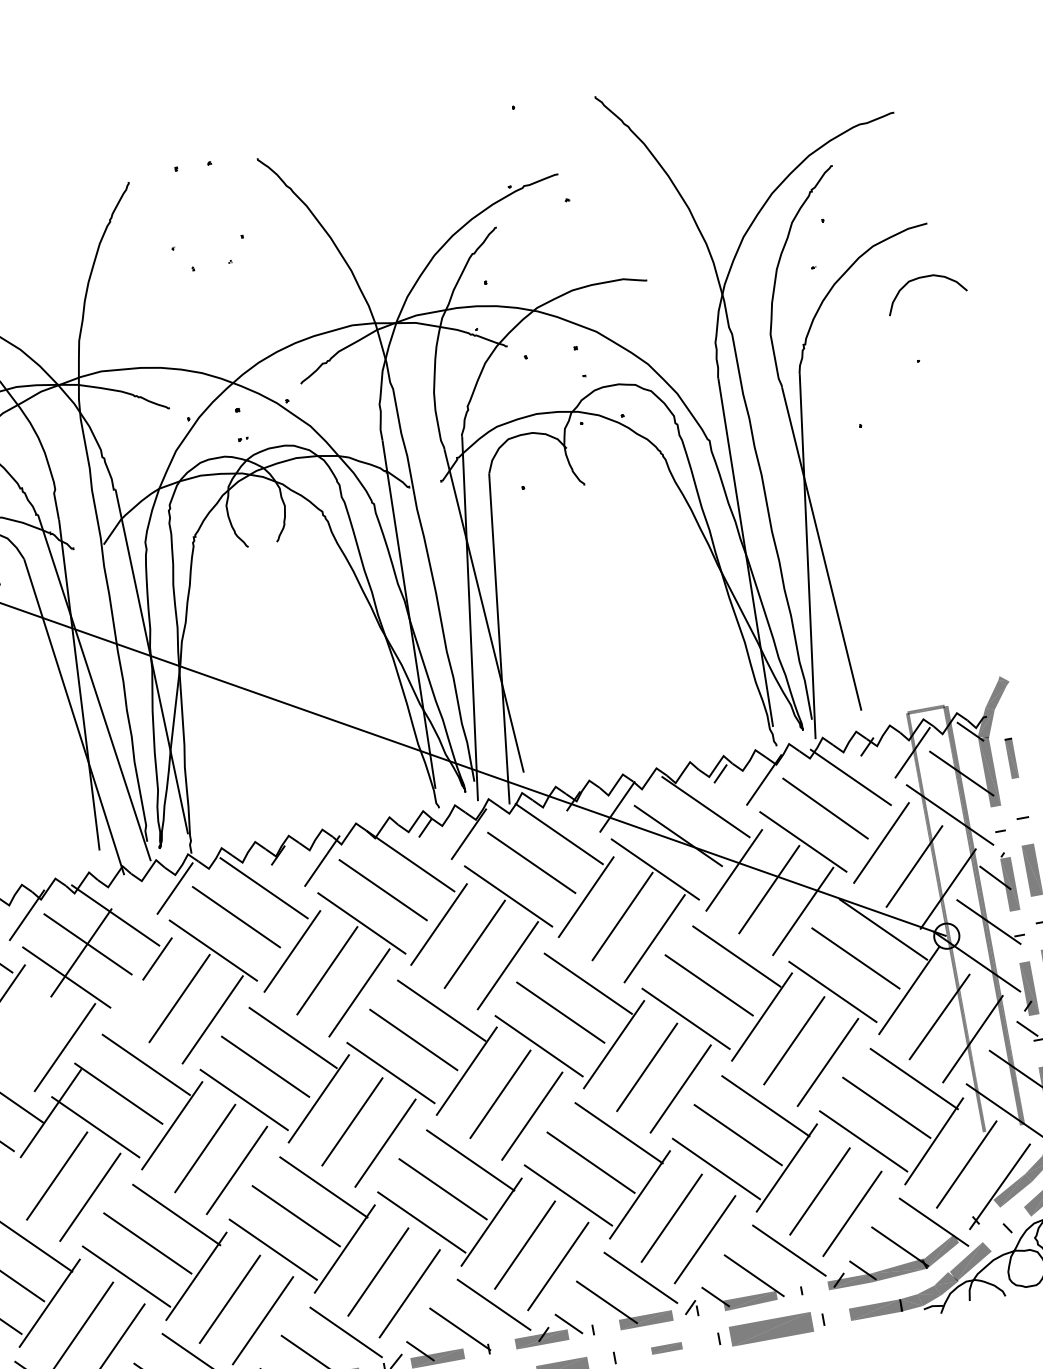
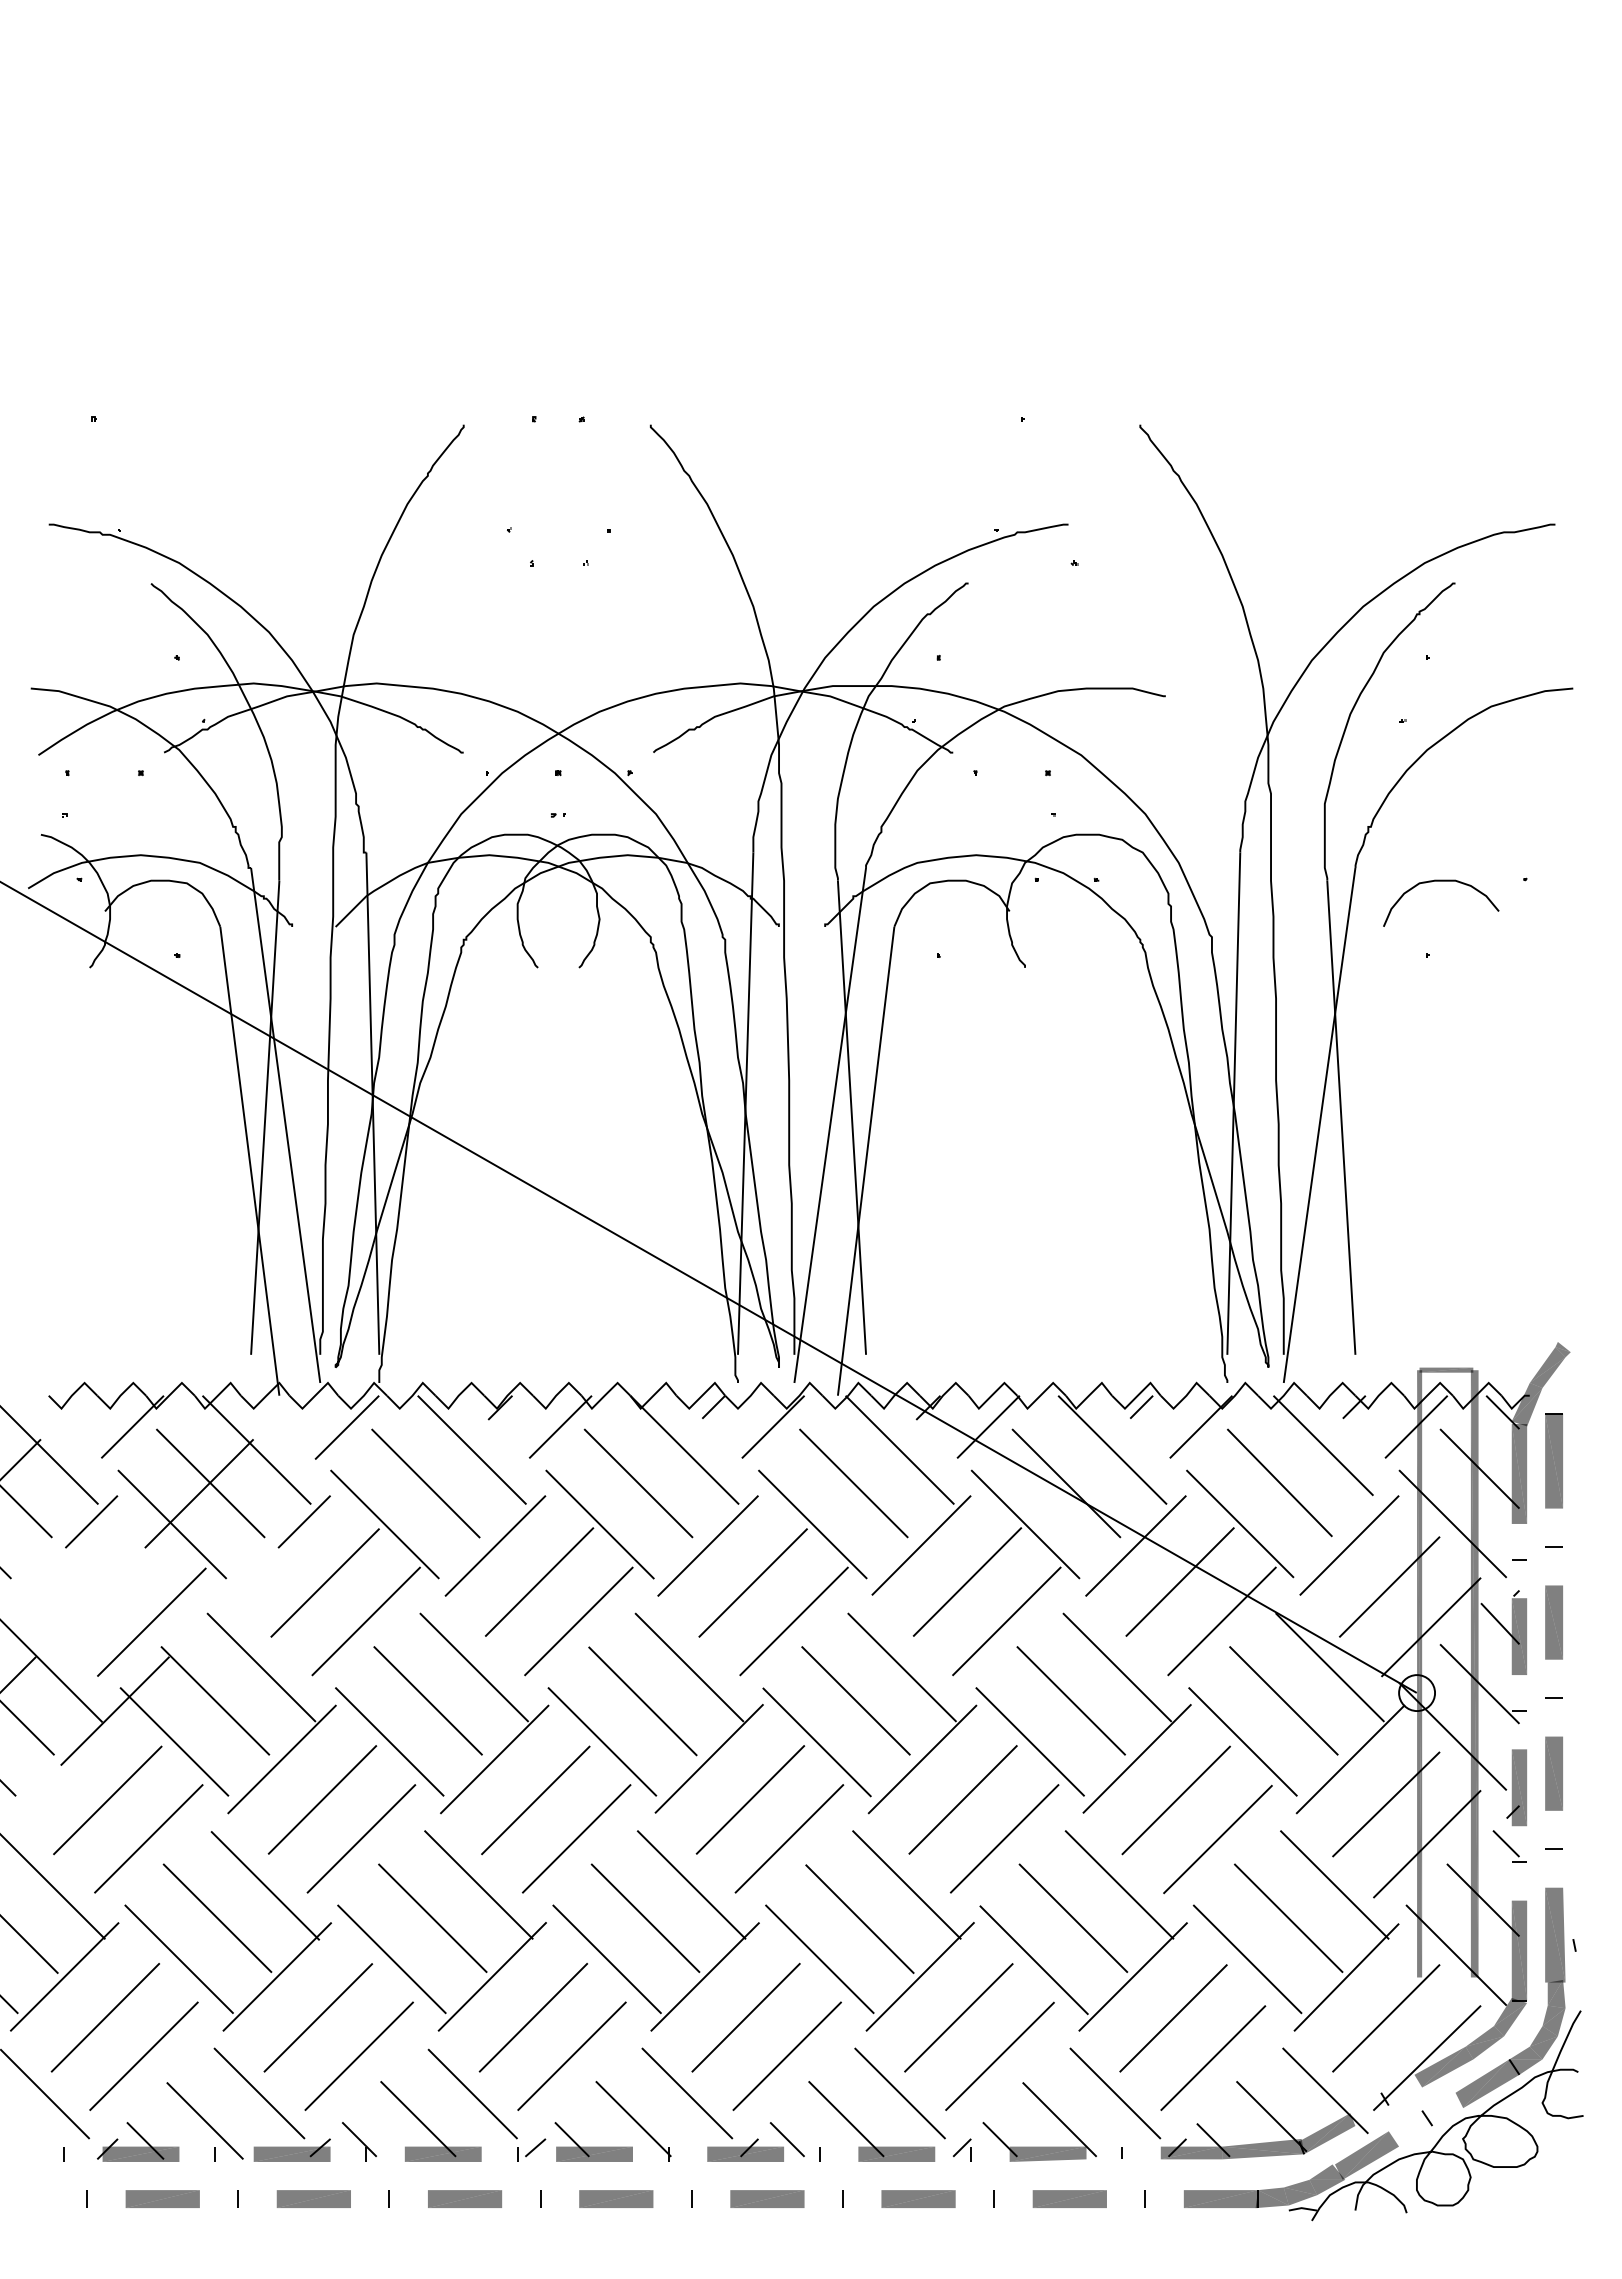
curve: (923, 277) -> (1441, 881), moved
part: (1011, 758) -> (1553, 1460), size x1.67
part: (771, 1328) -> (1069, 2198), size x0.62
part: (666, 1348) -> (918, 2198), size x1.67

